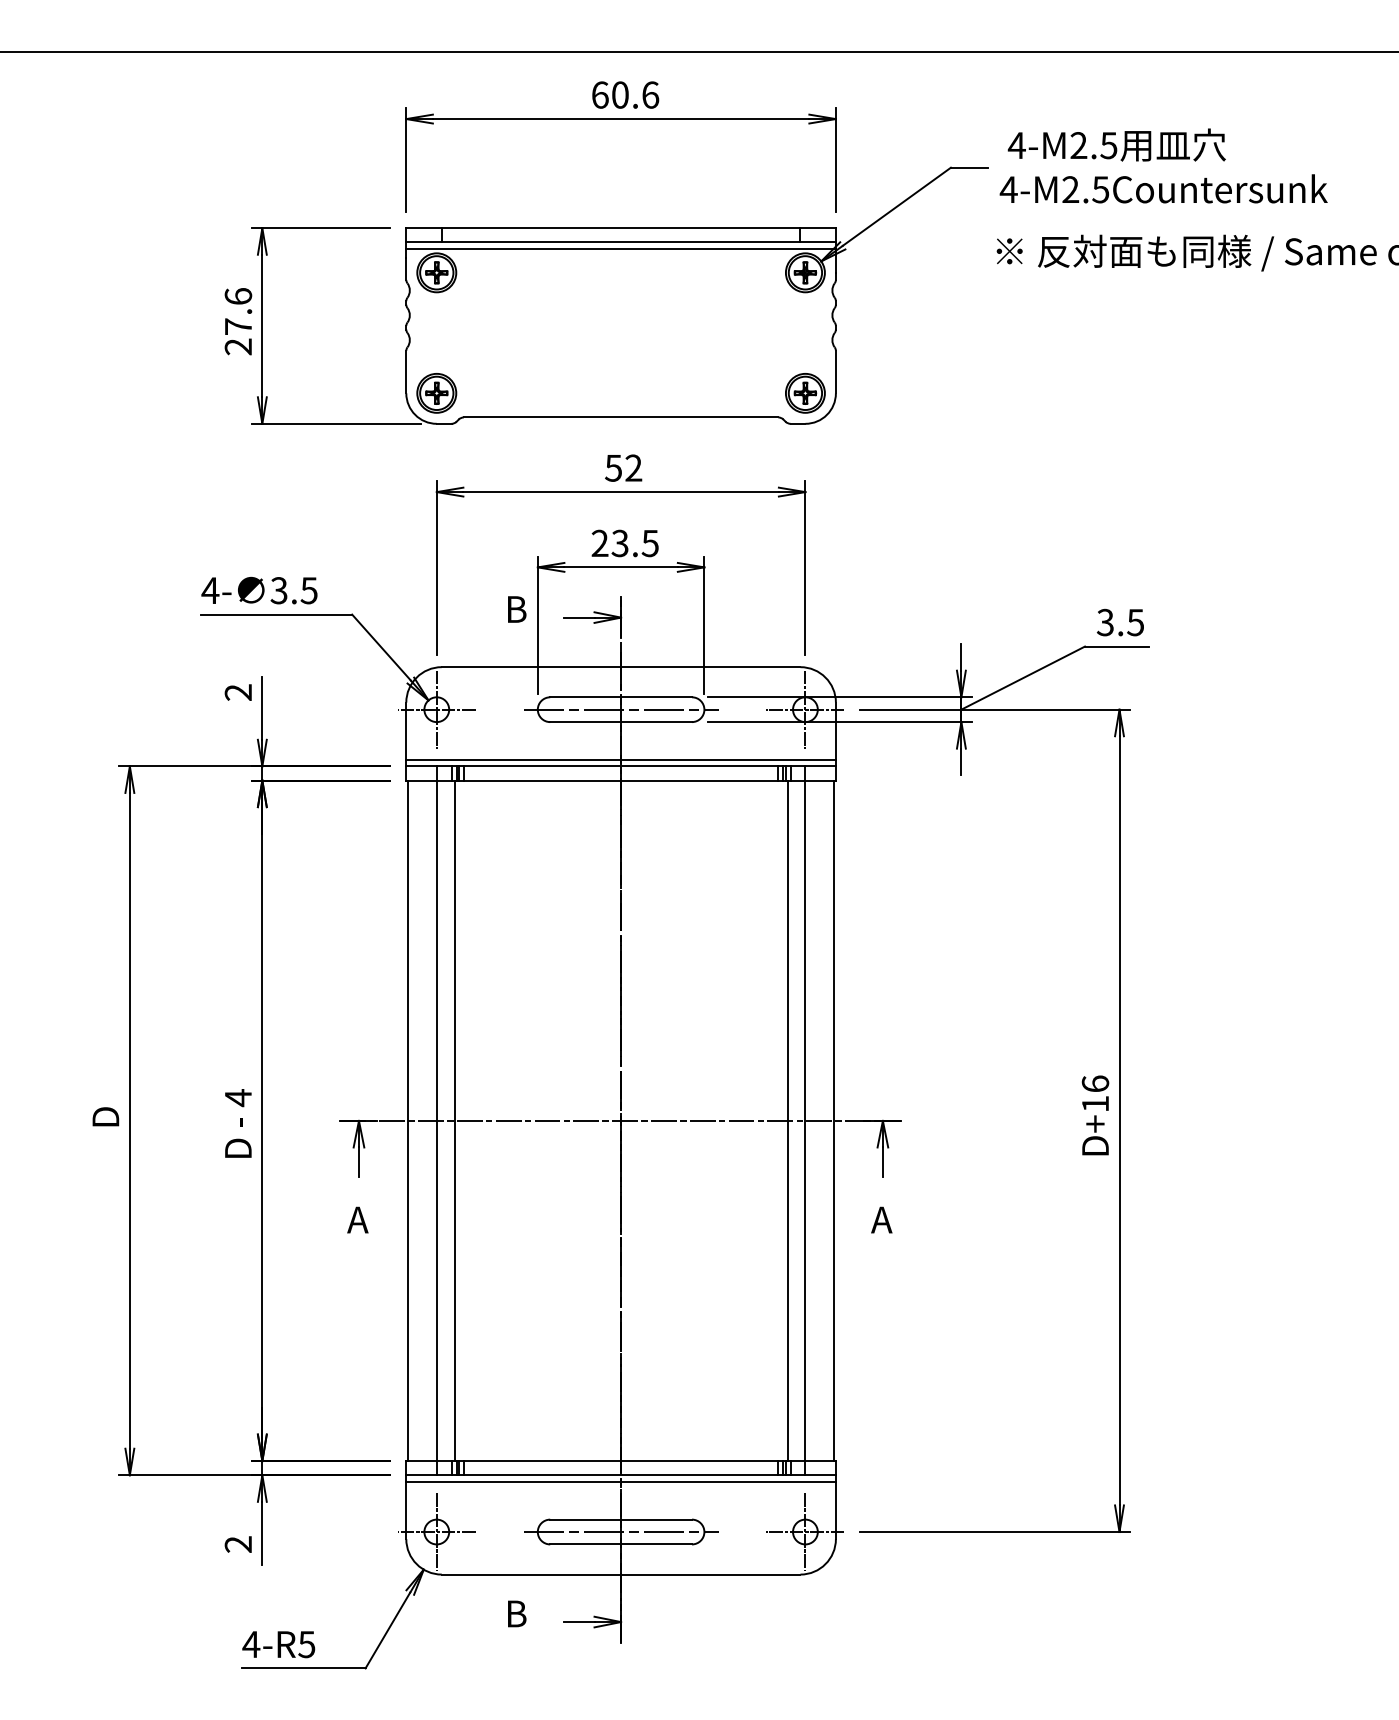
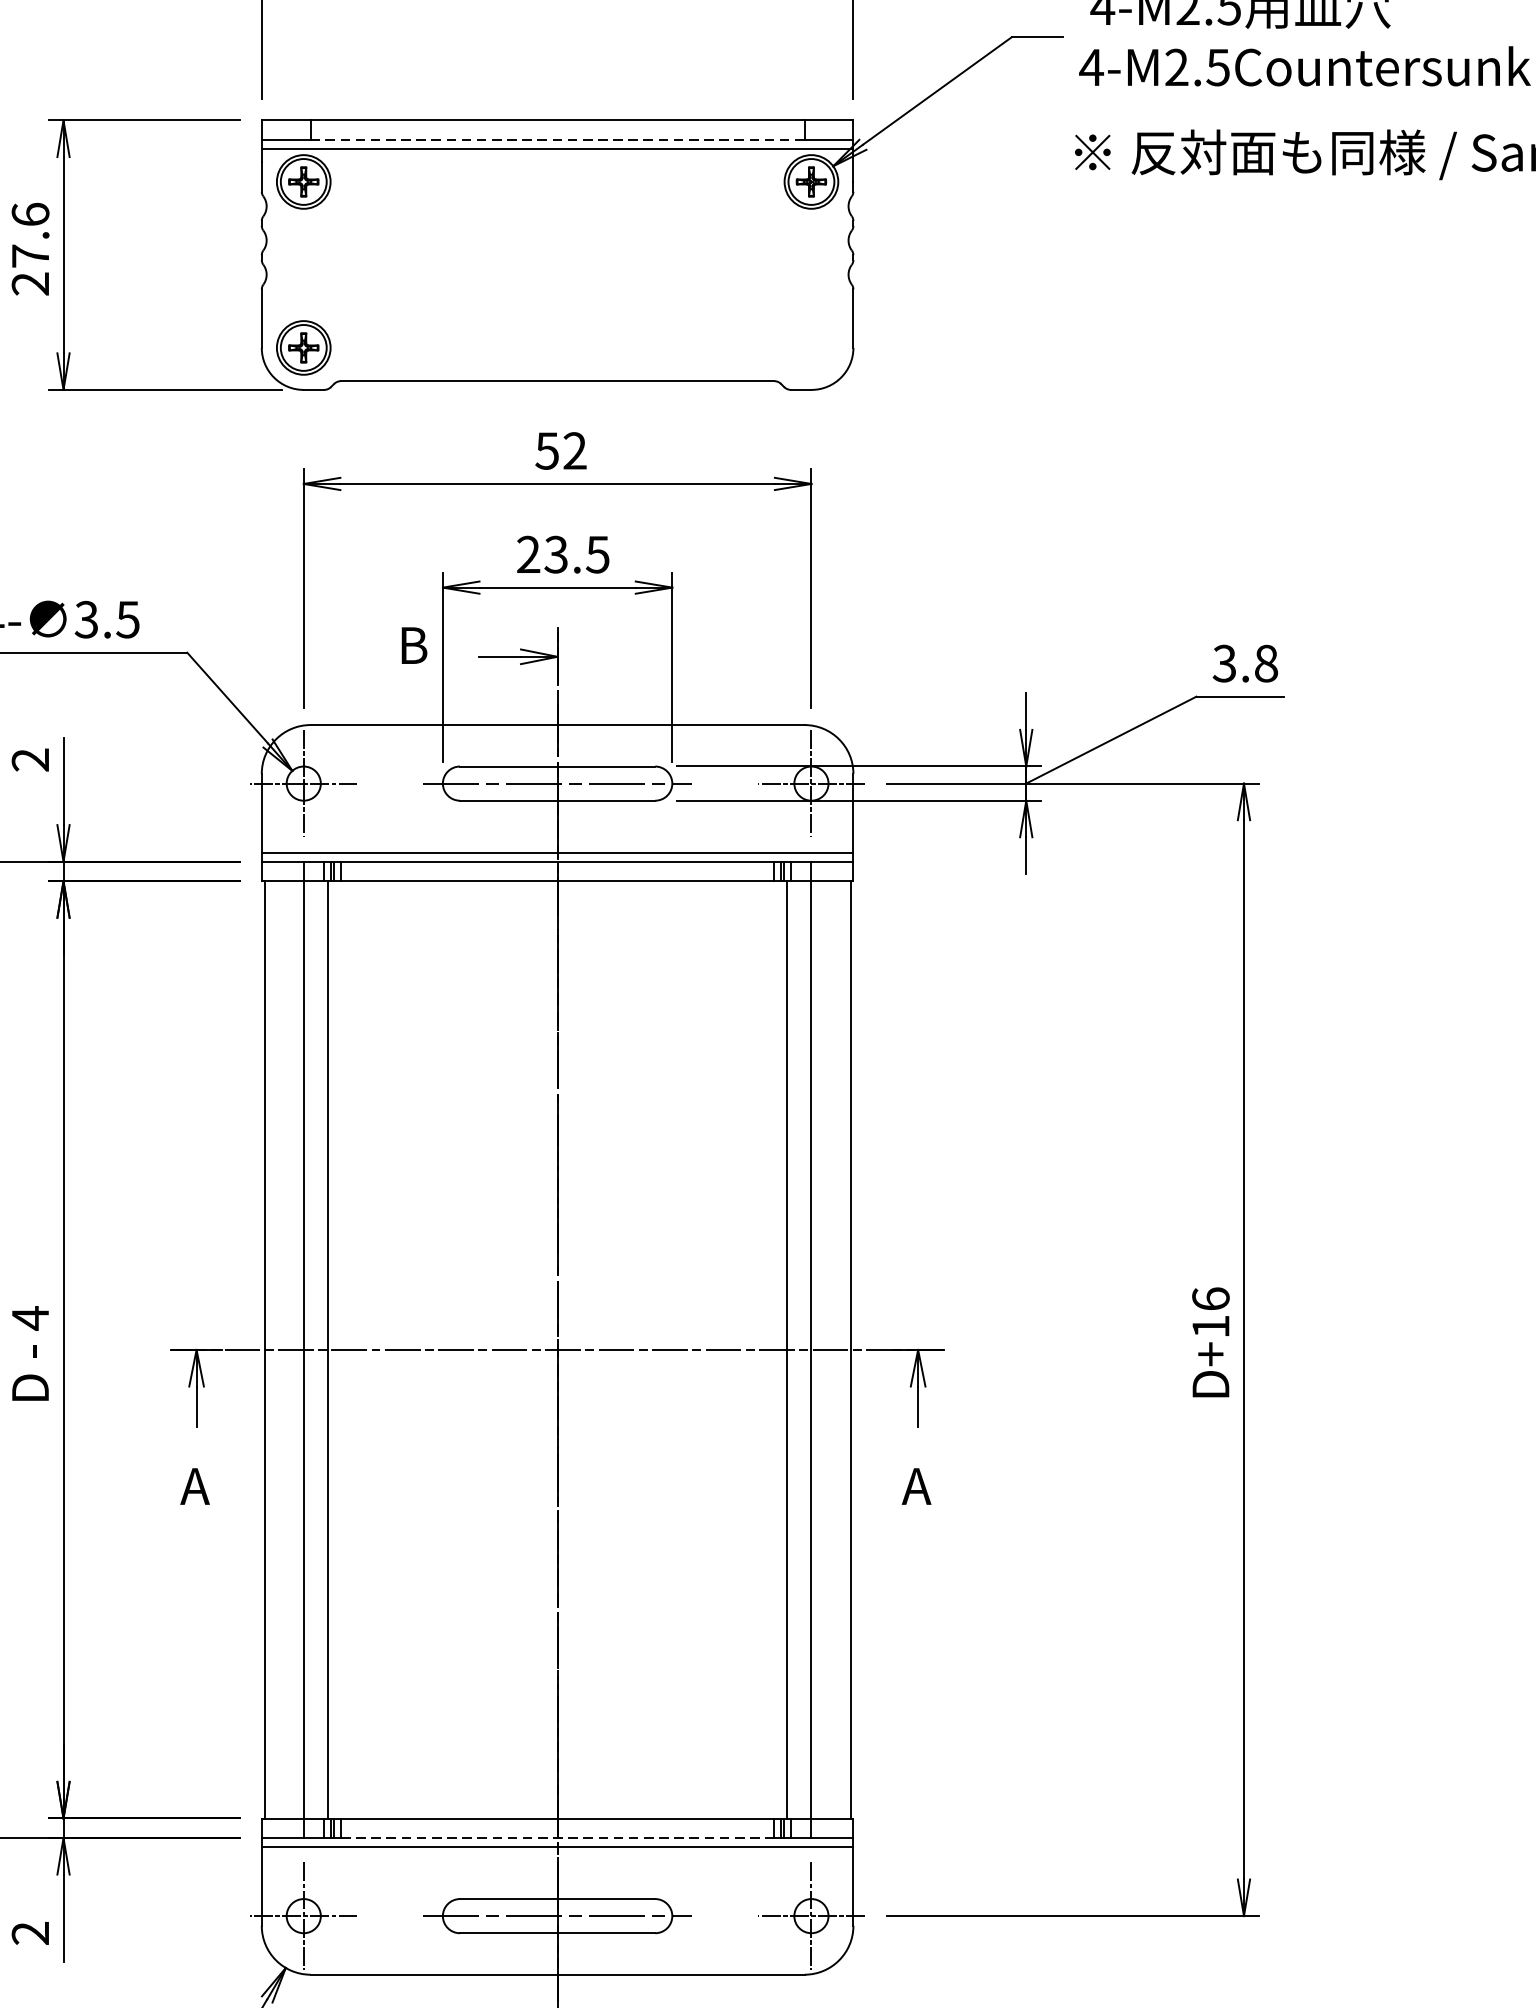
line: (620, 242) -> (556, 140), solid -> dashed
part: (805, 393) -> (811, 348), removed
text: (1135, 622) -> (1266, 663), 3.5 -> 3.8
line: (621, 1475) -> (558, 1838), solid -> dashed

